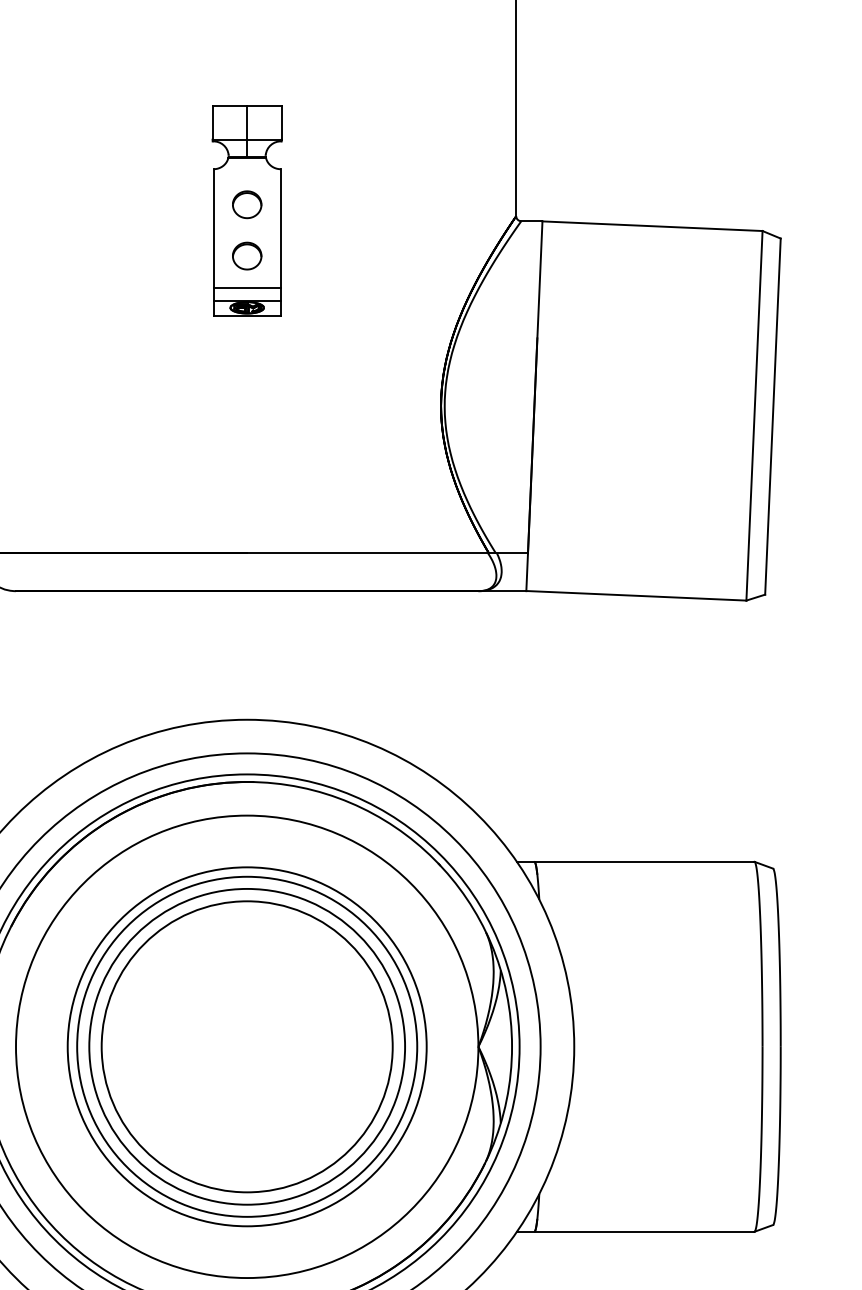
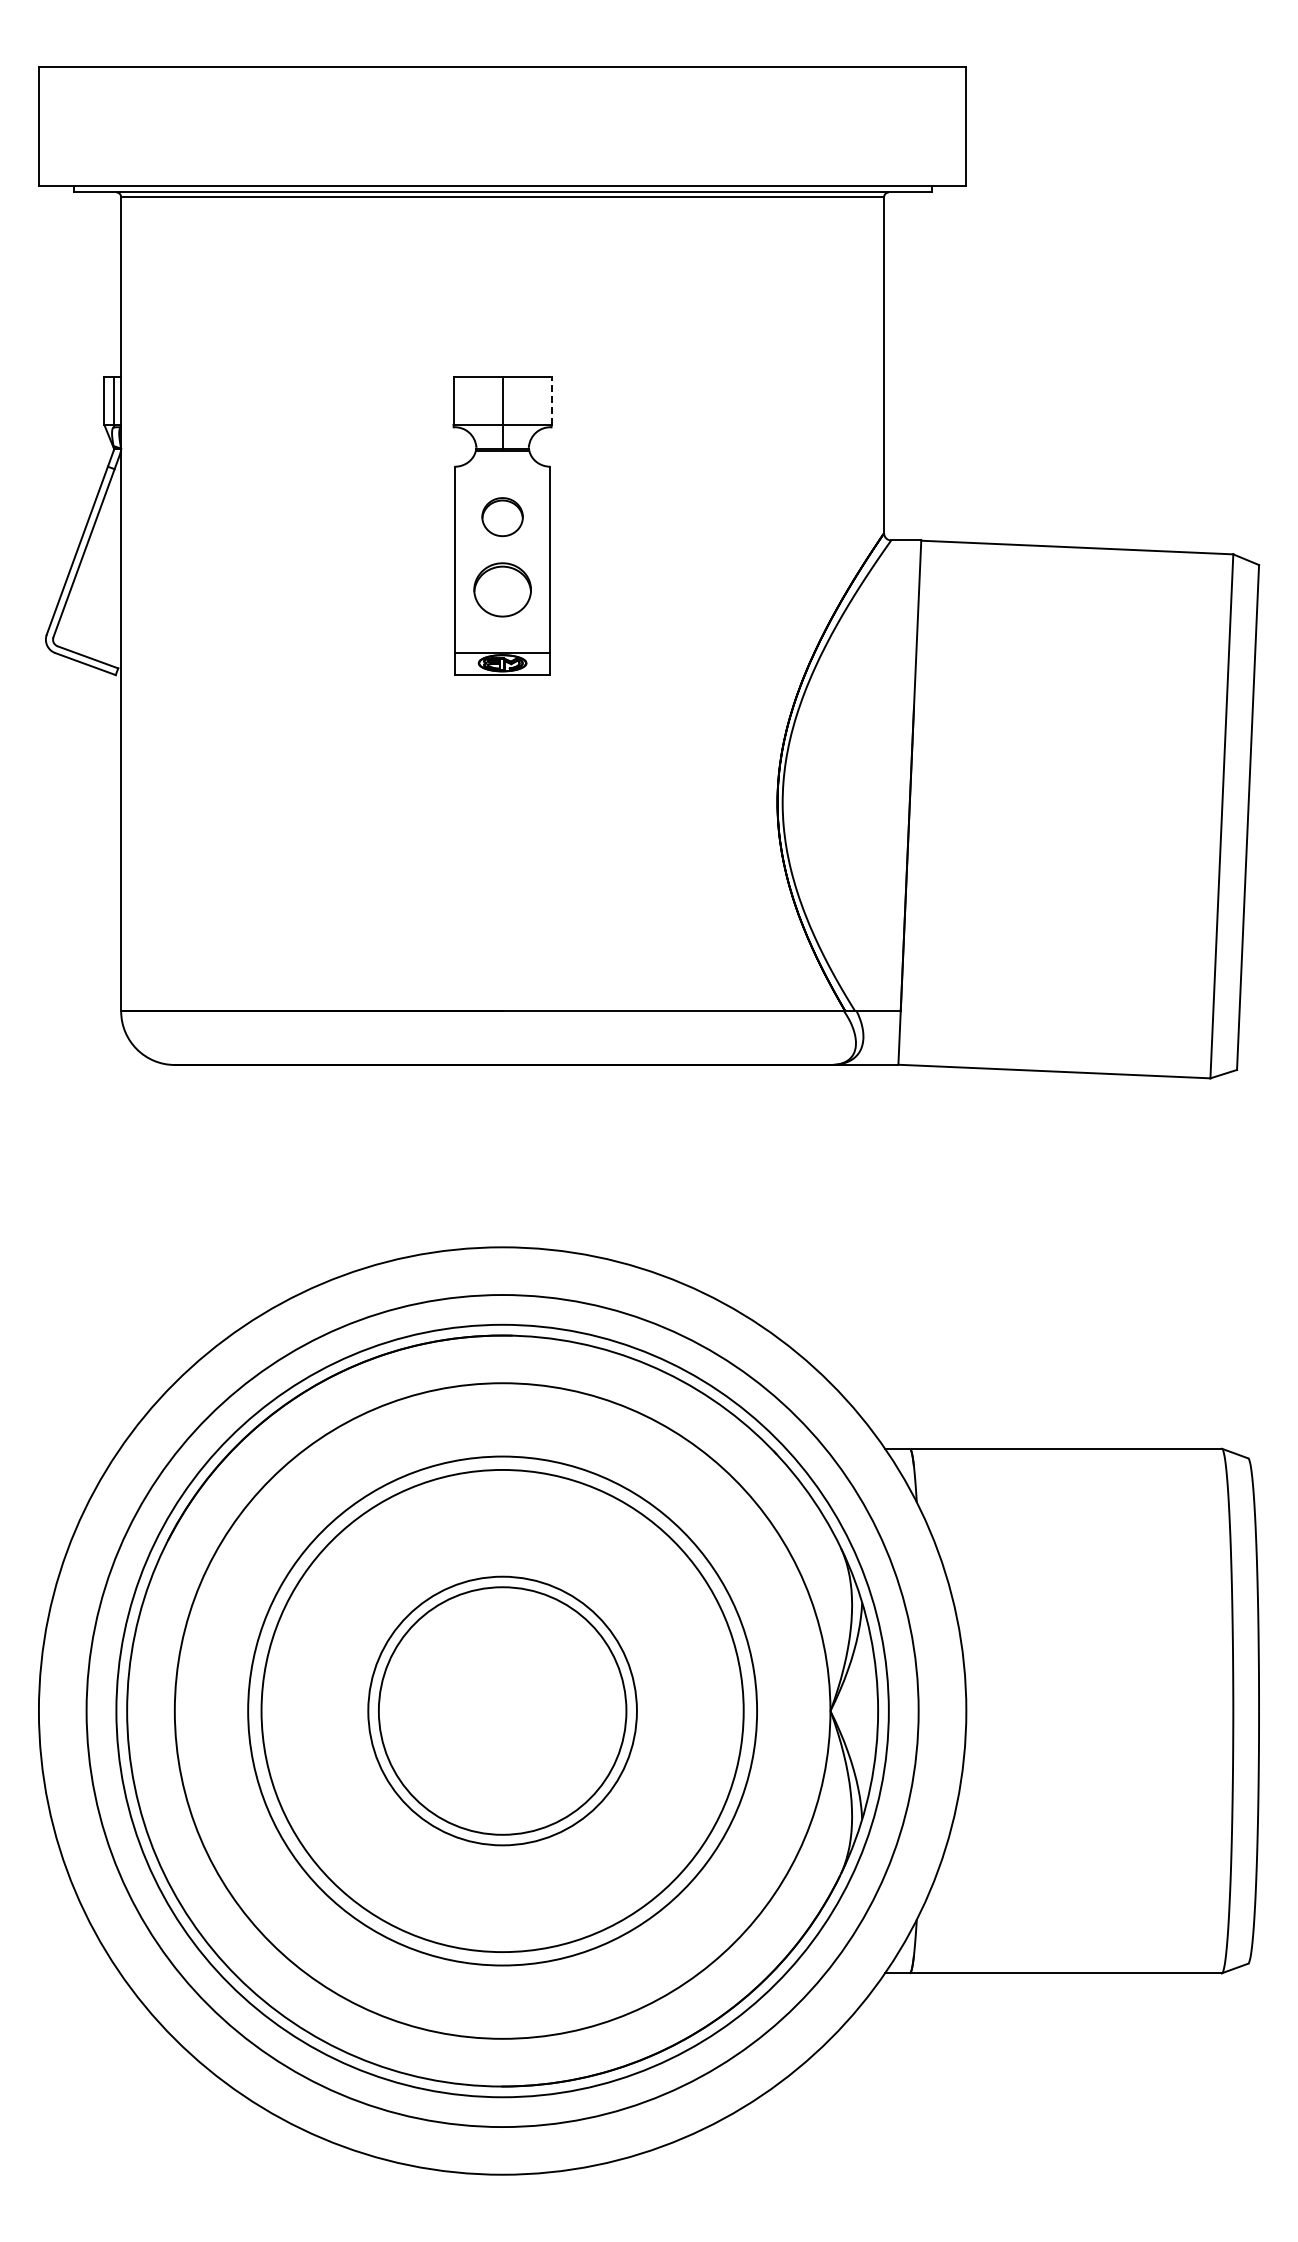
line: (281, 123) -> (551, 401), solid -> dashed
part: (247, 255) -> (502, 589), size x1.4
line: (247, 287) -> (502, 634), removed
circle: (247, 1046) -> (502, 1710), size x0.6
circle: (247, 1046) -> (502, 1710), size x0.6

